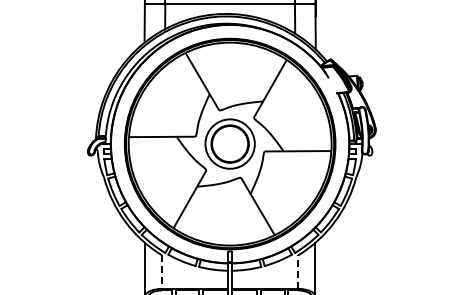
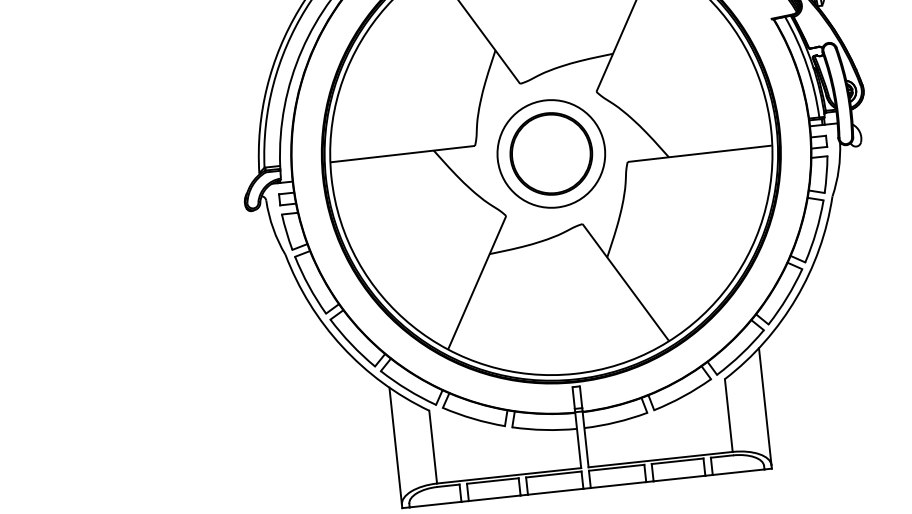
line: (161, 272) -> (432, 448), dashed -> solid
line: (298, 272) -> (729, 416), dashed -> solid

